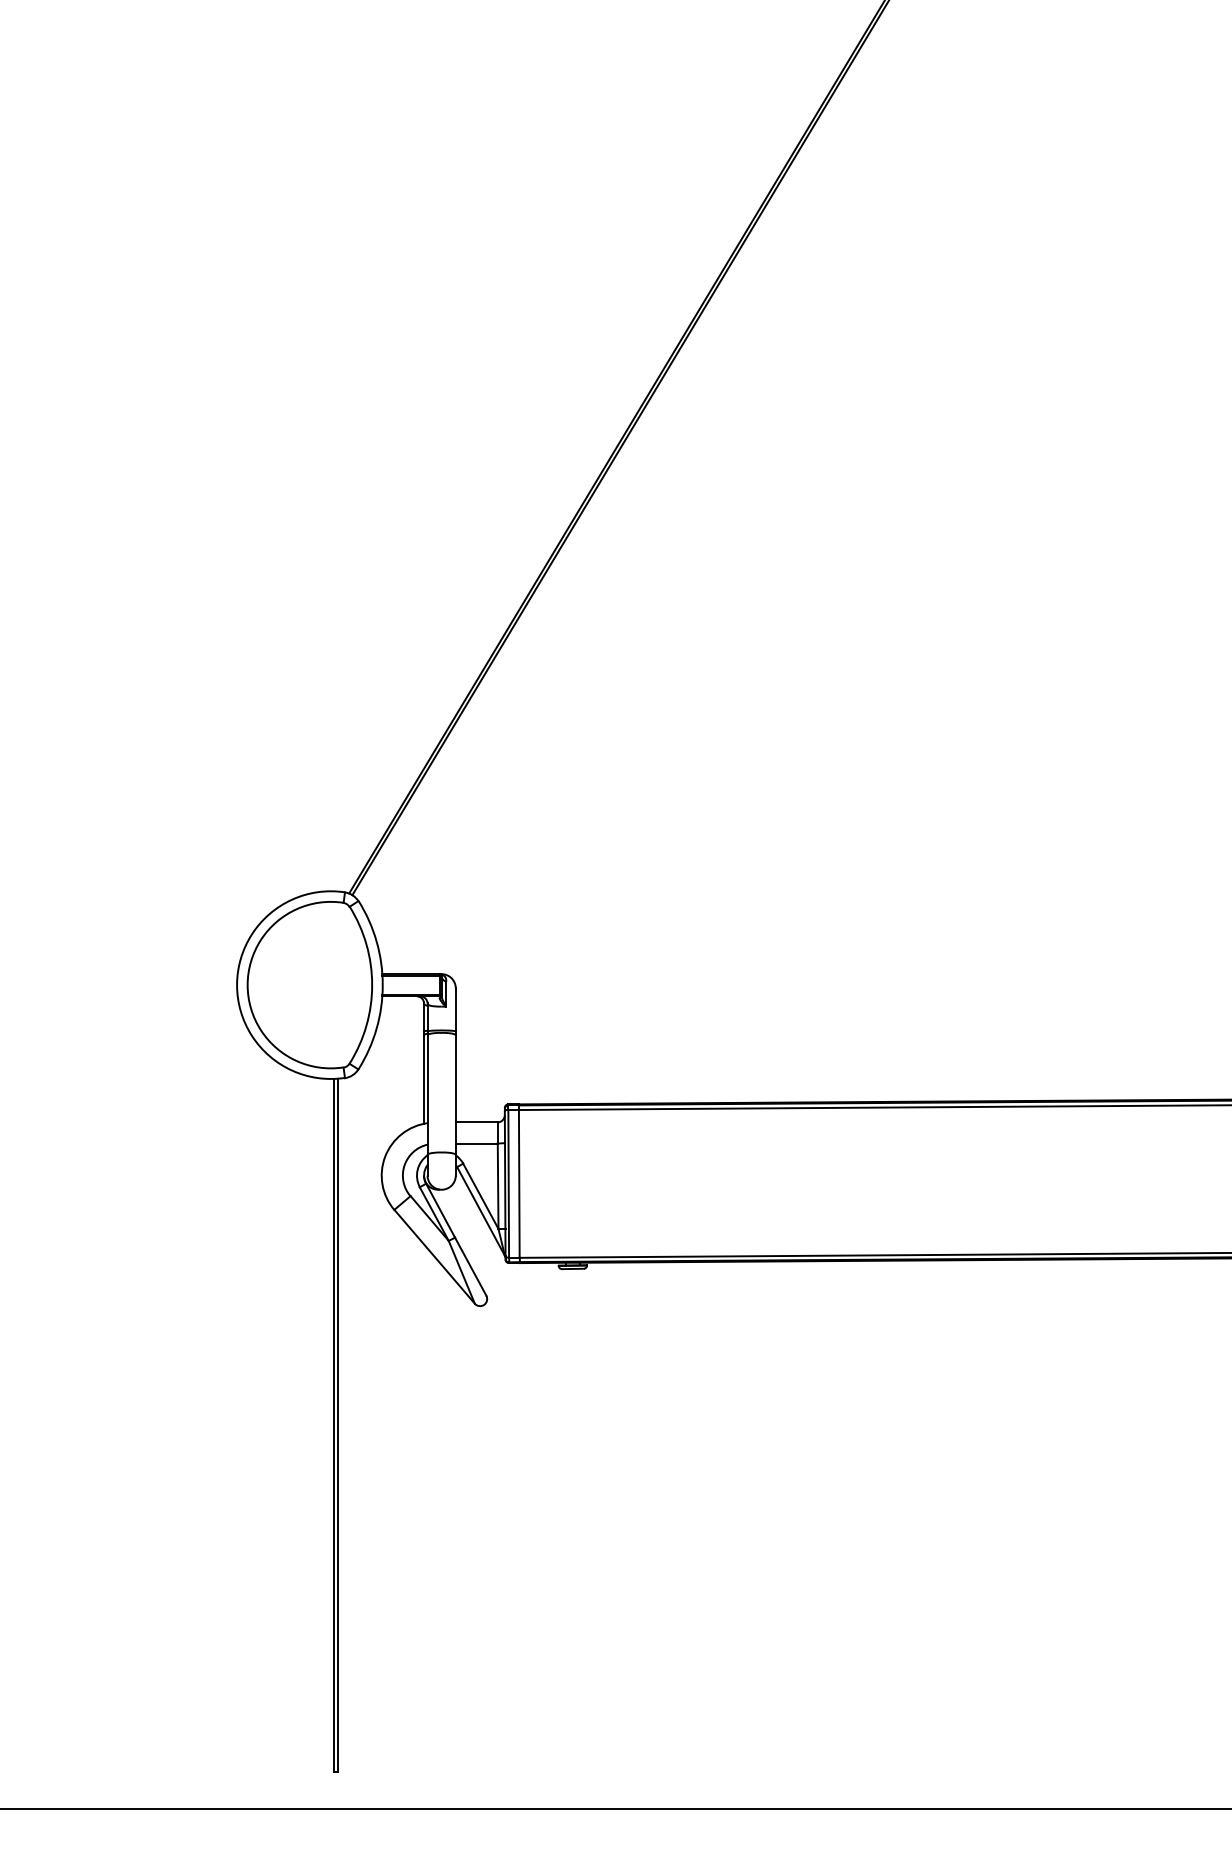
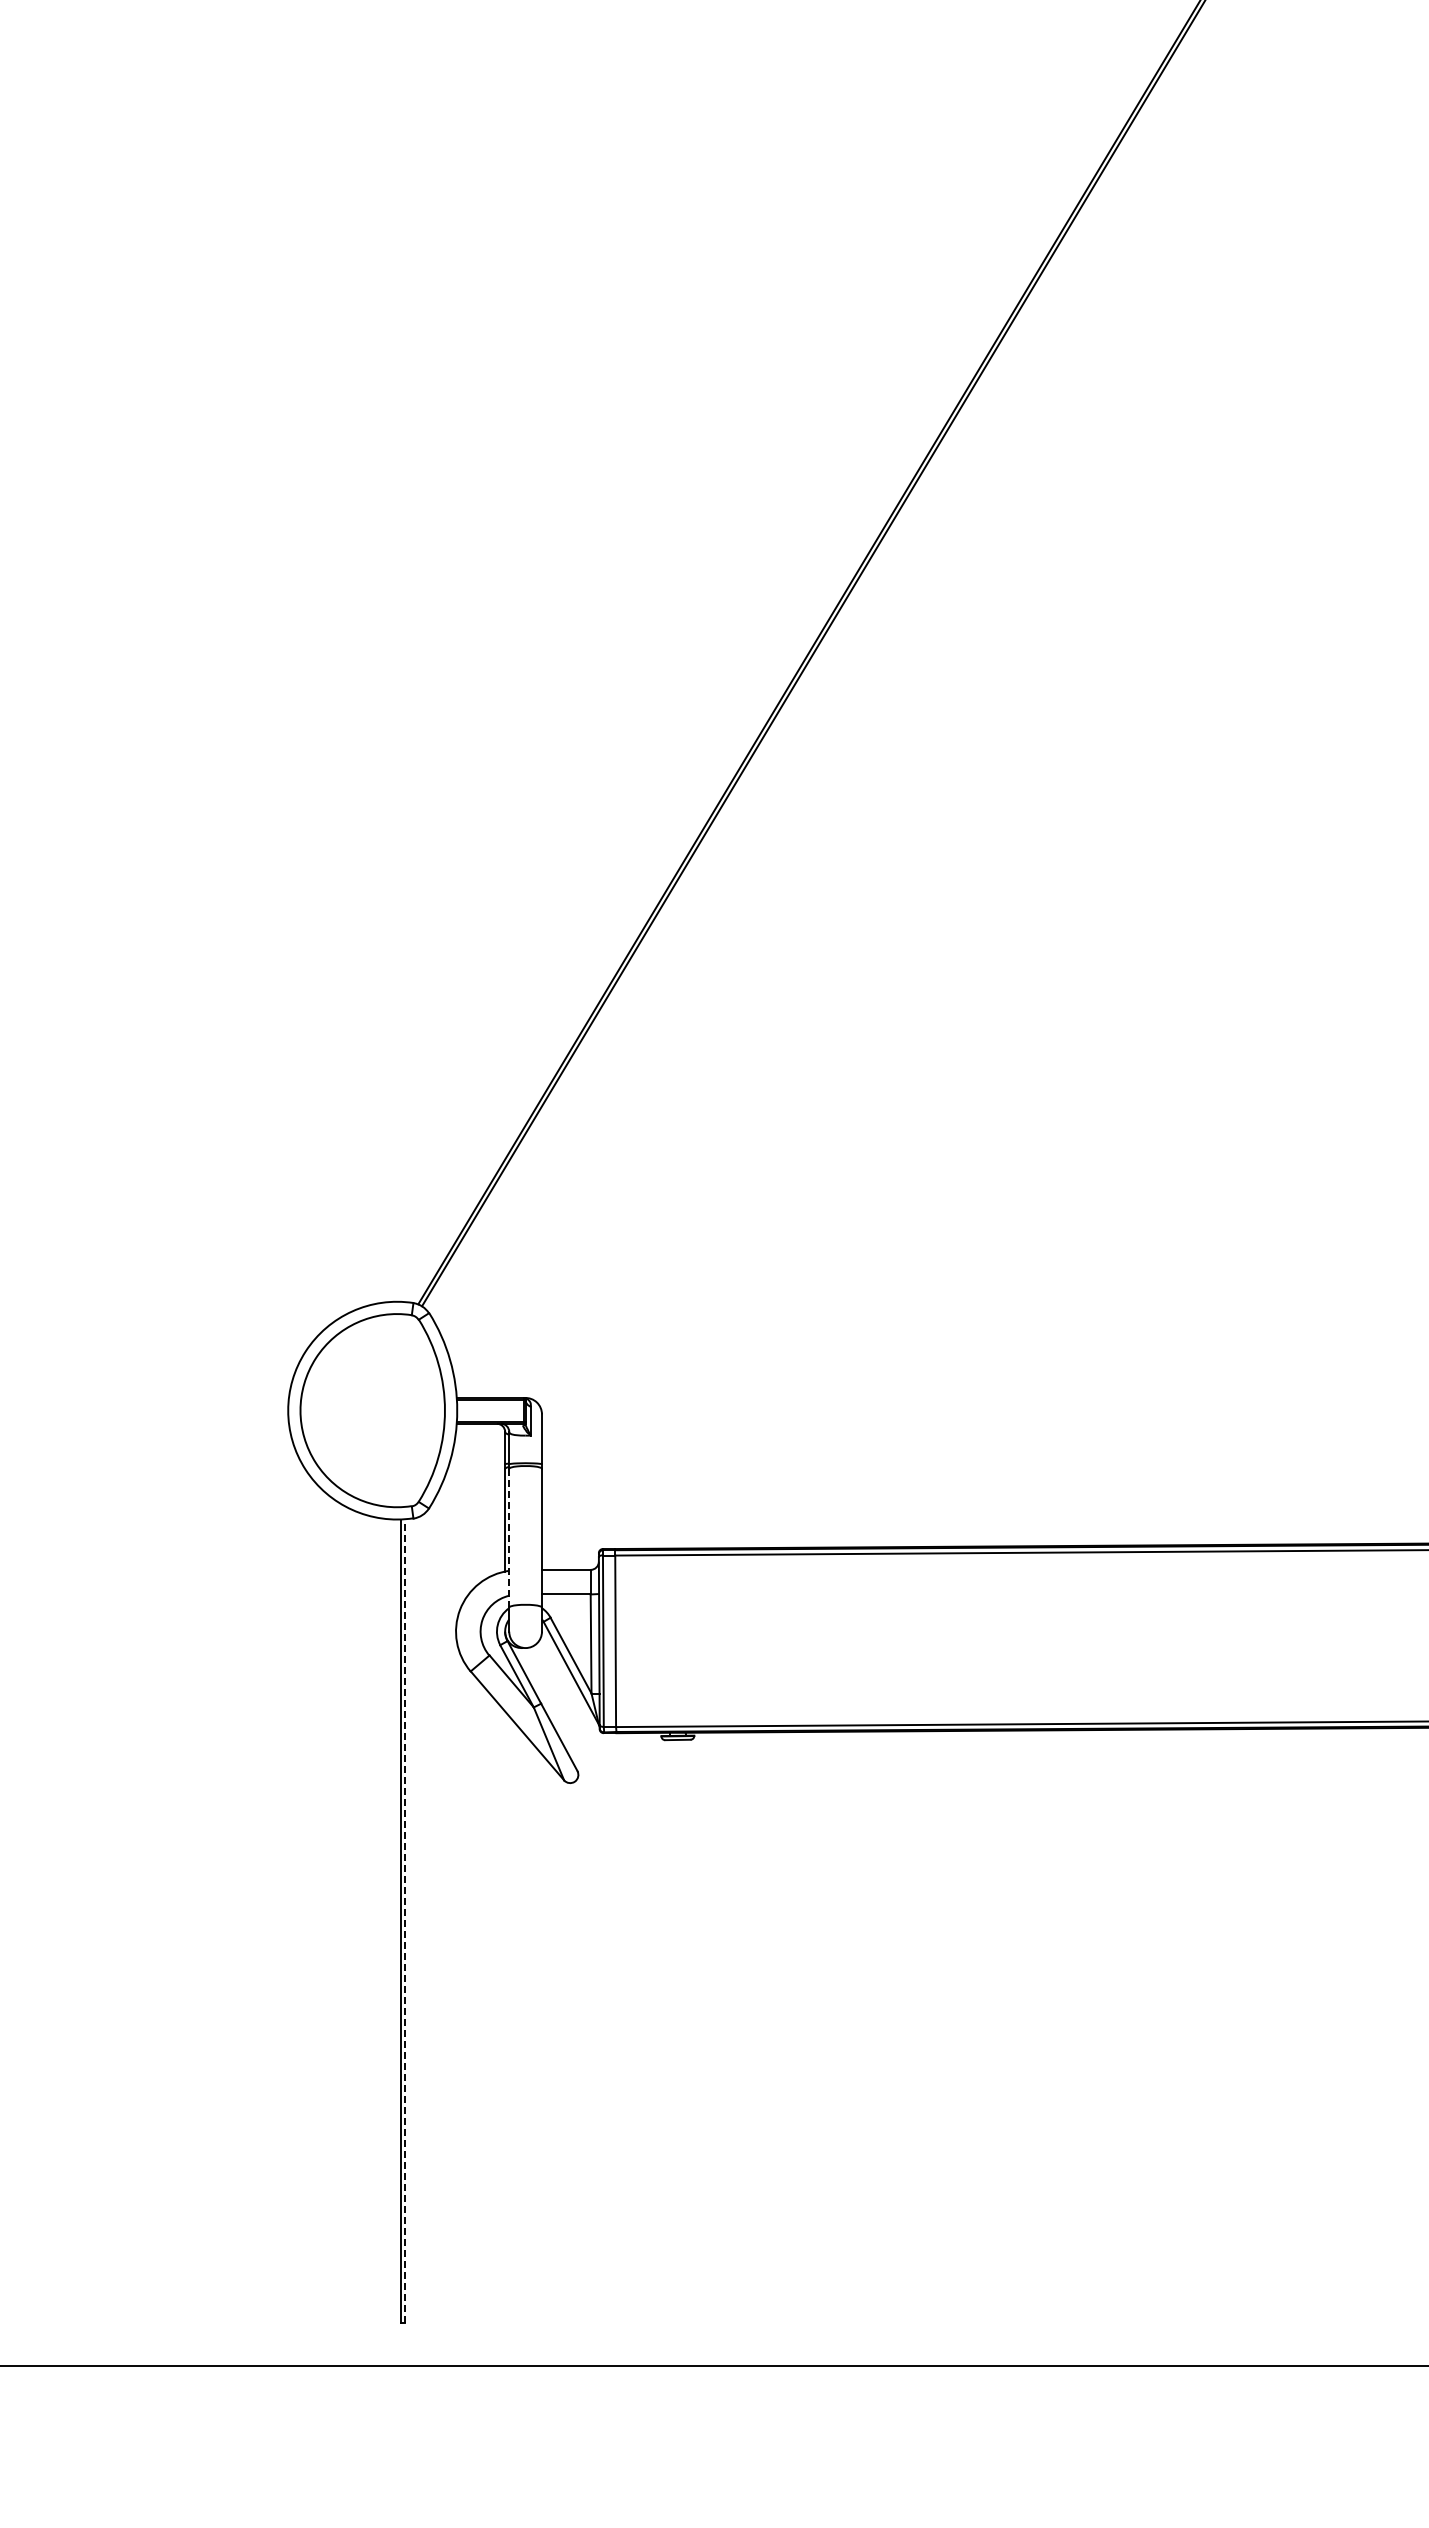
line: (427, 1094) -> (509, 1537), solid -> dashed
line: (338, 1425) -> (405, 1921), solid -> dashed

